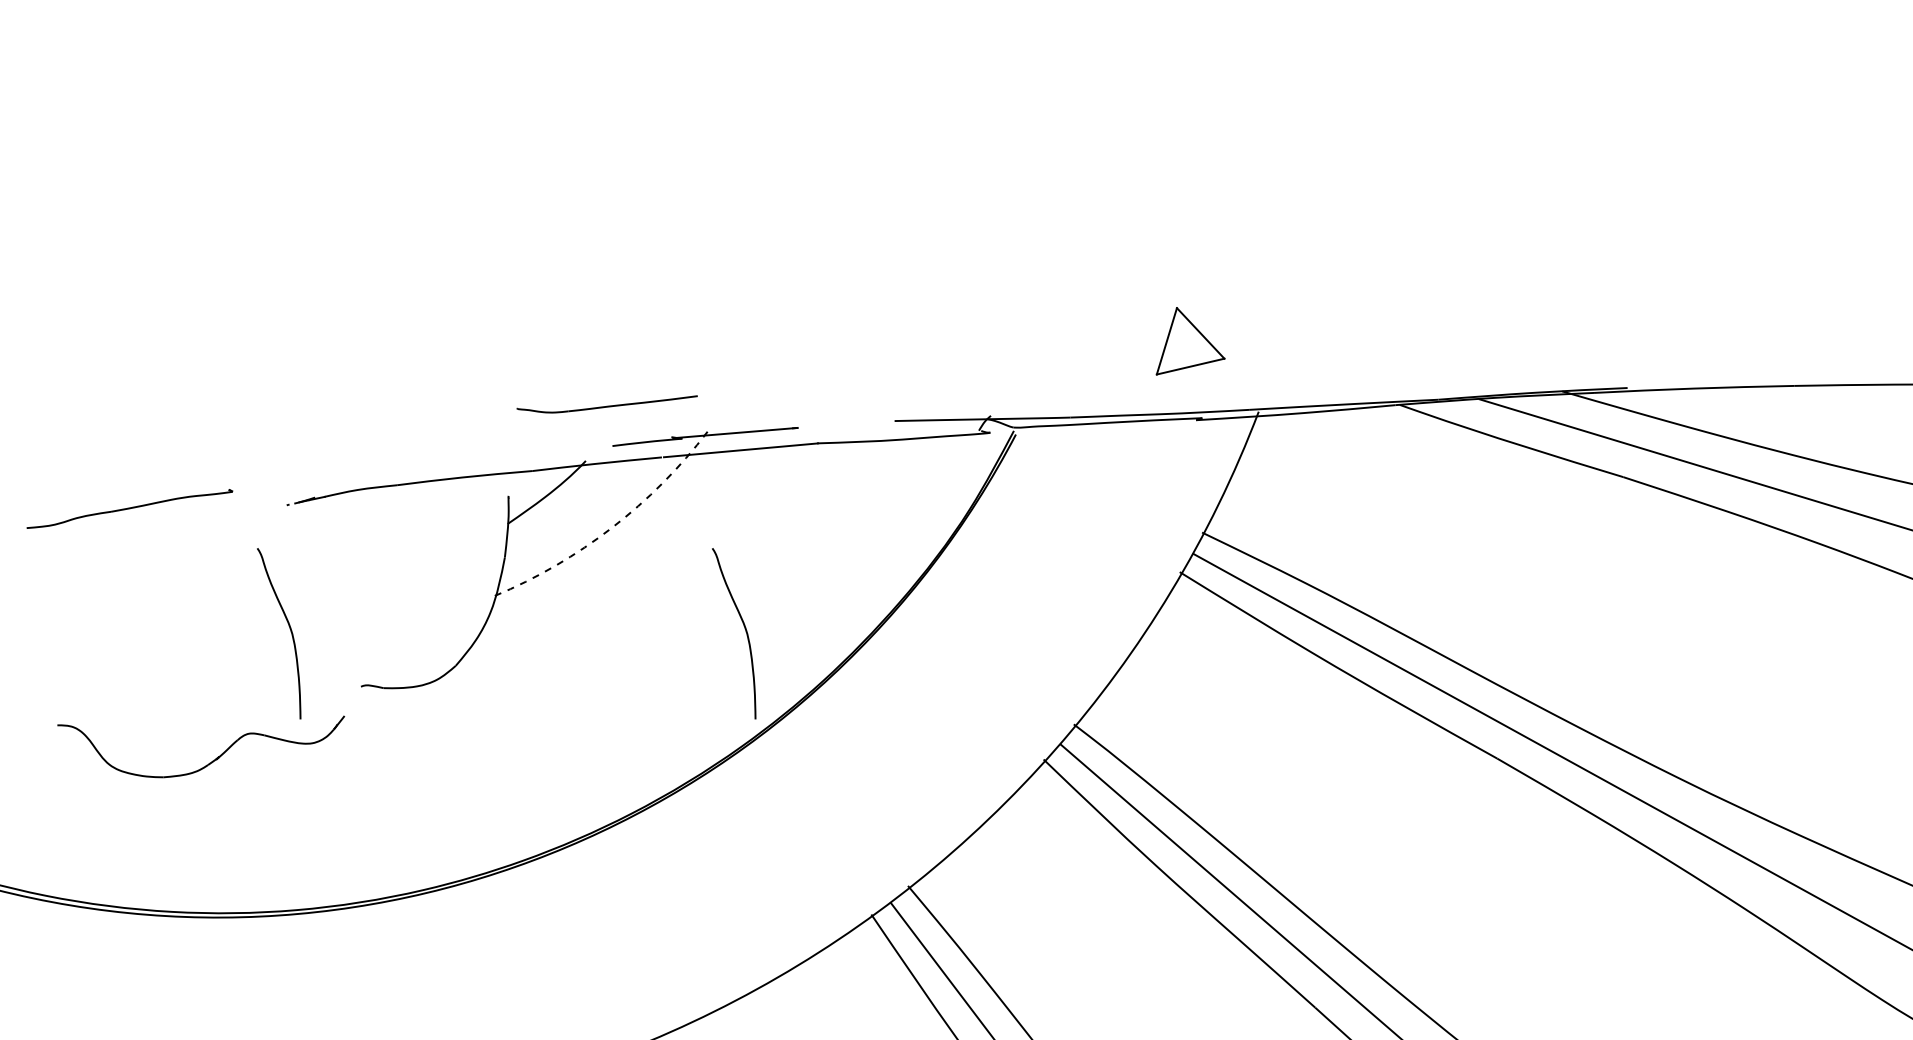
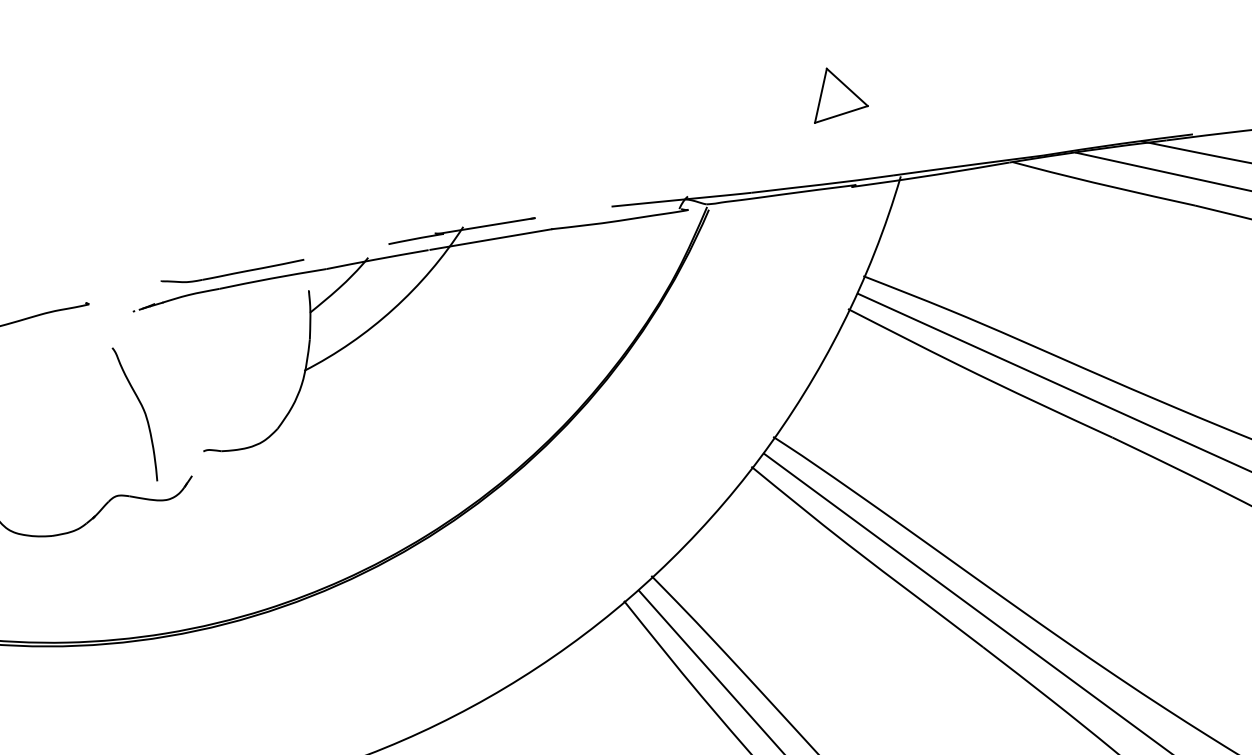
part: (1190, 341) -> (839, 94), moved
part: (606, 404) -> (232, 272), moved
arc: (612, 527) -> (393, 309), dashed -> solid
curve: (745, 632) -> (506, 384), removed

